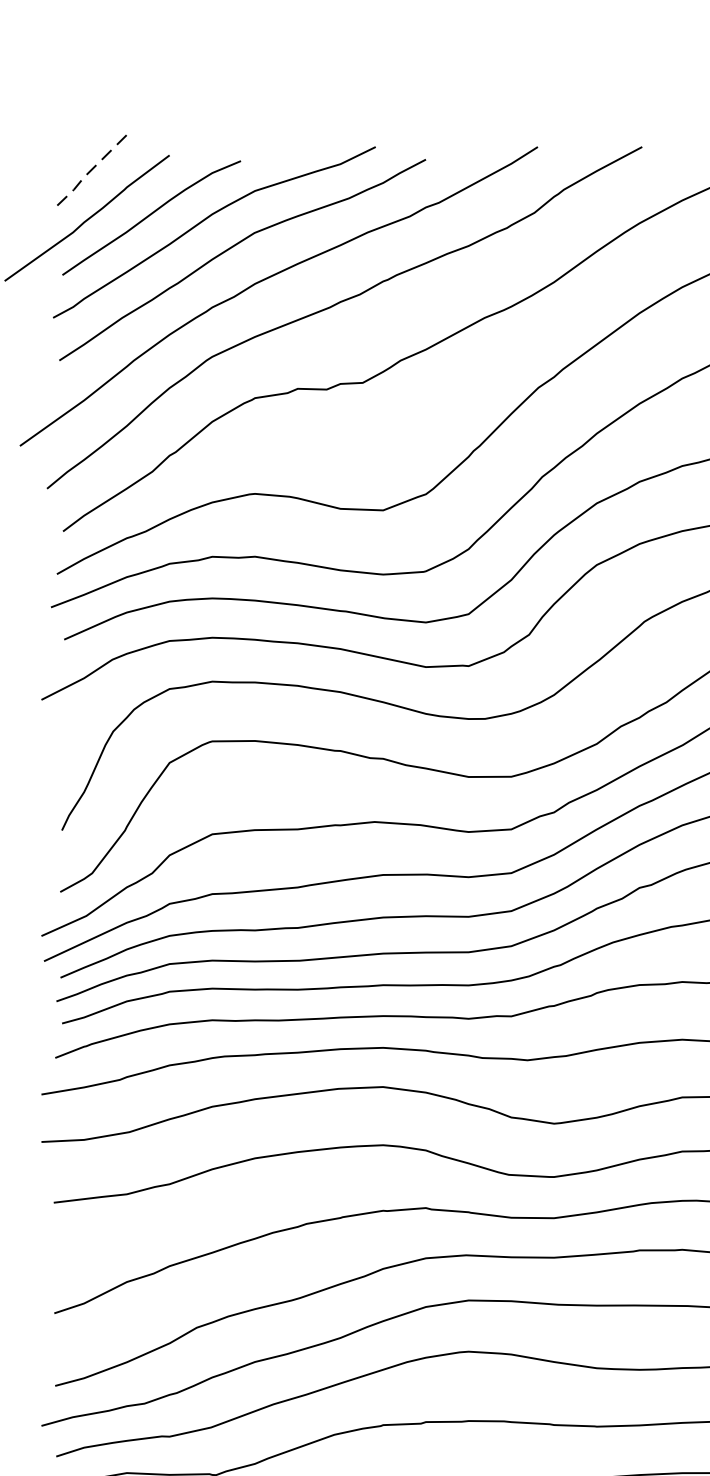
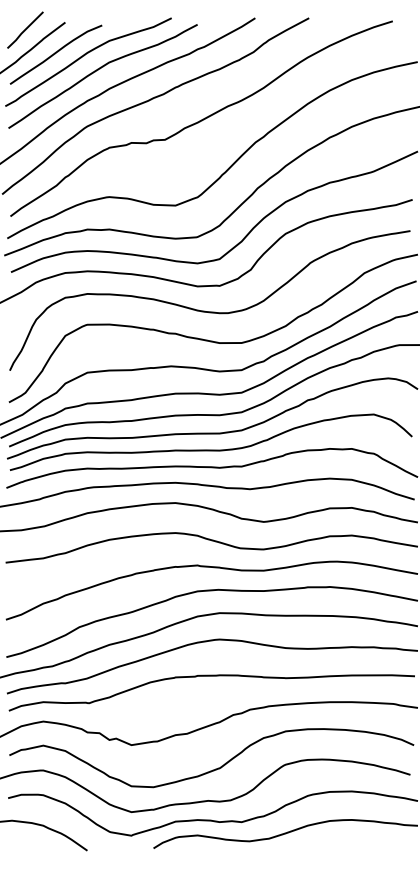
line: (90, 170) -> (24, 30), dashed -> solid

